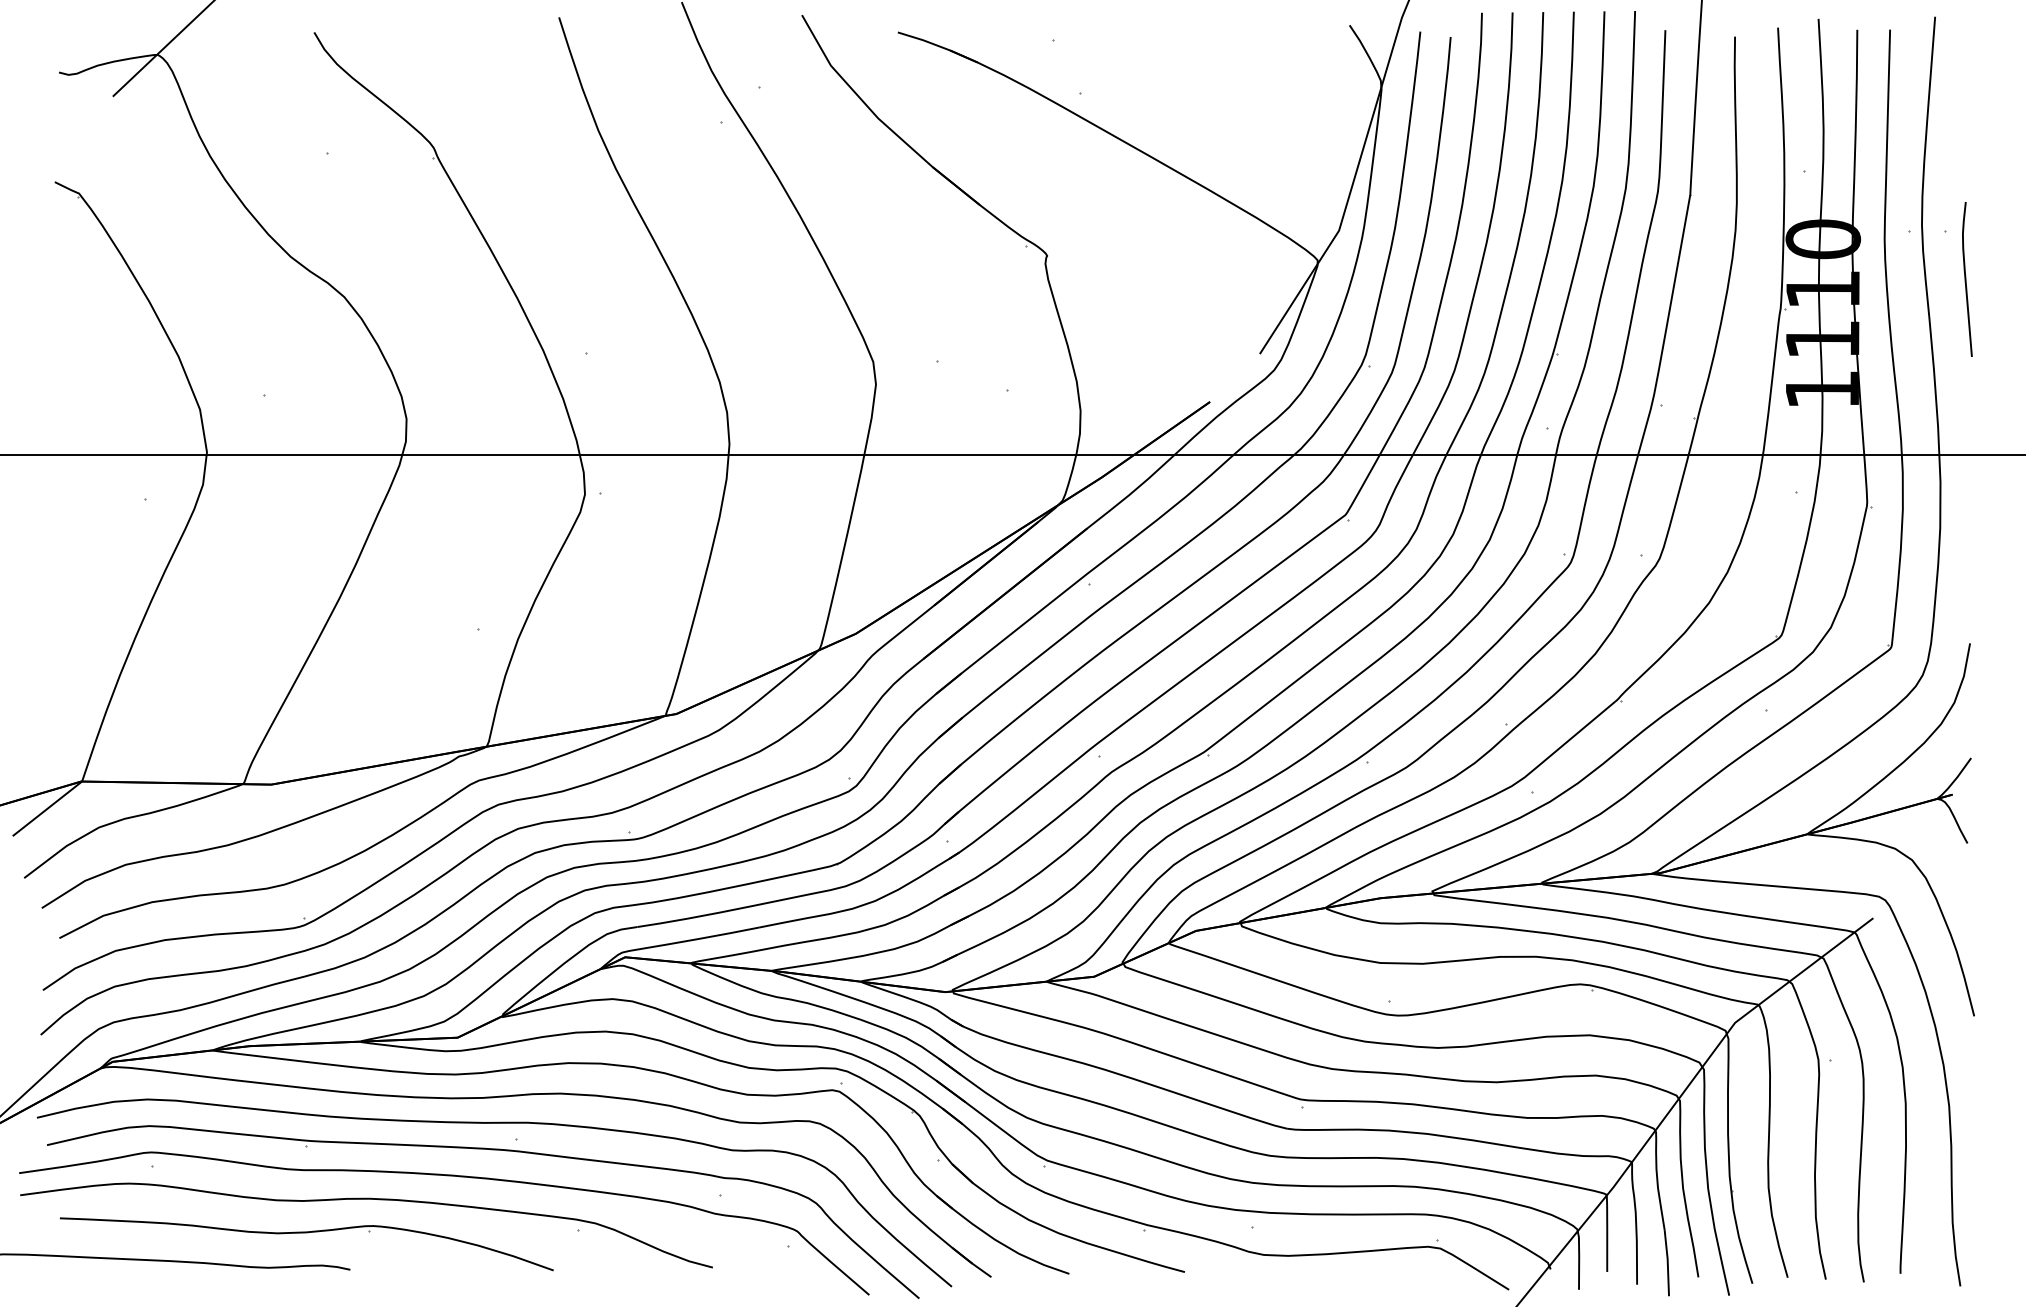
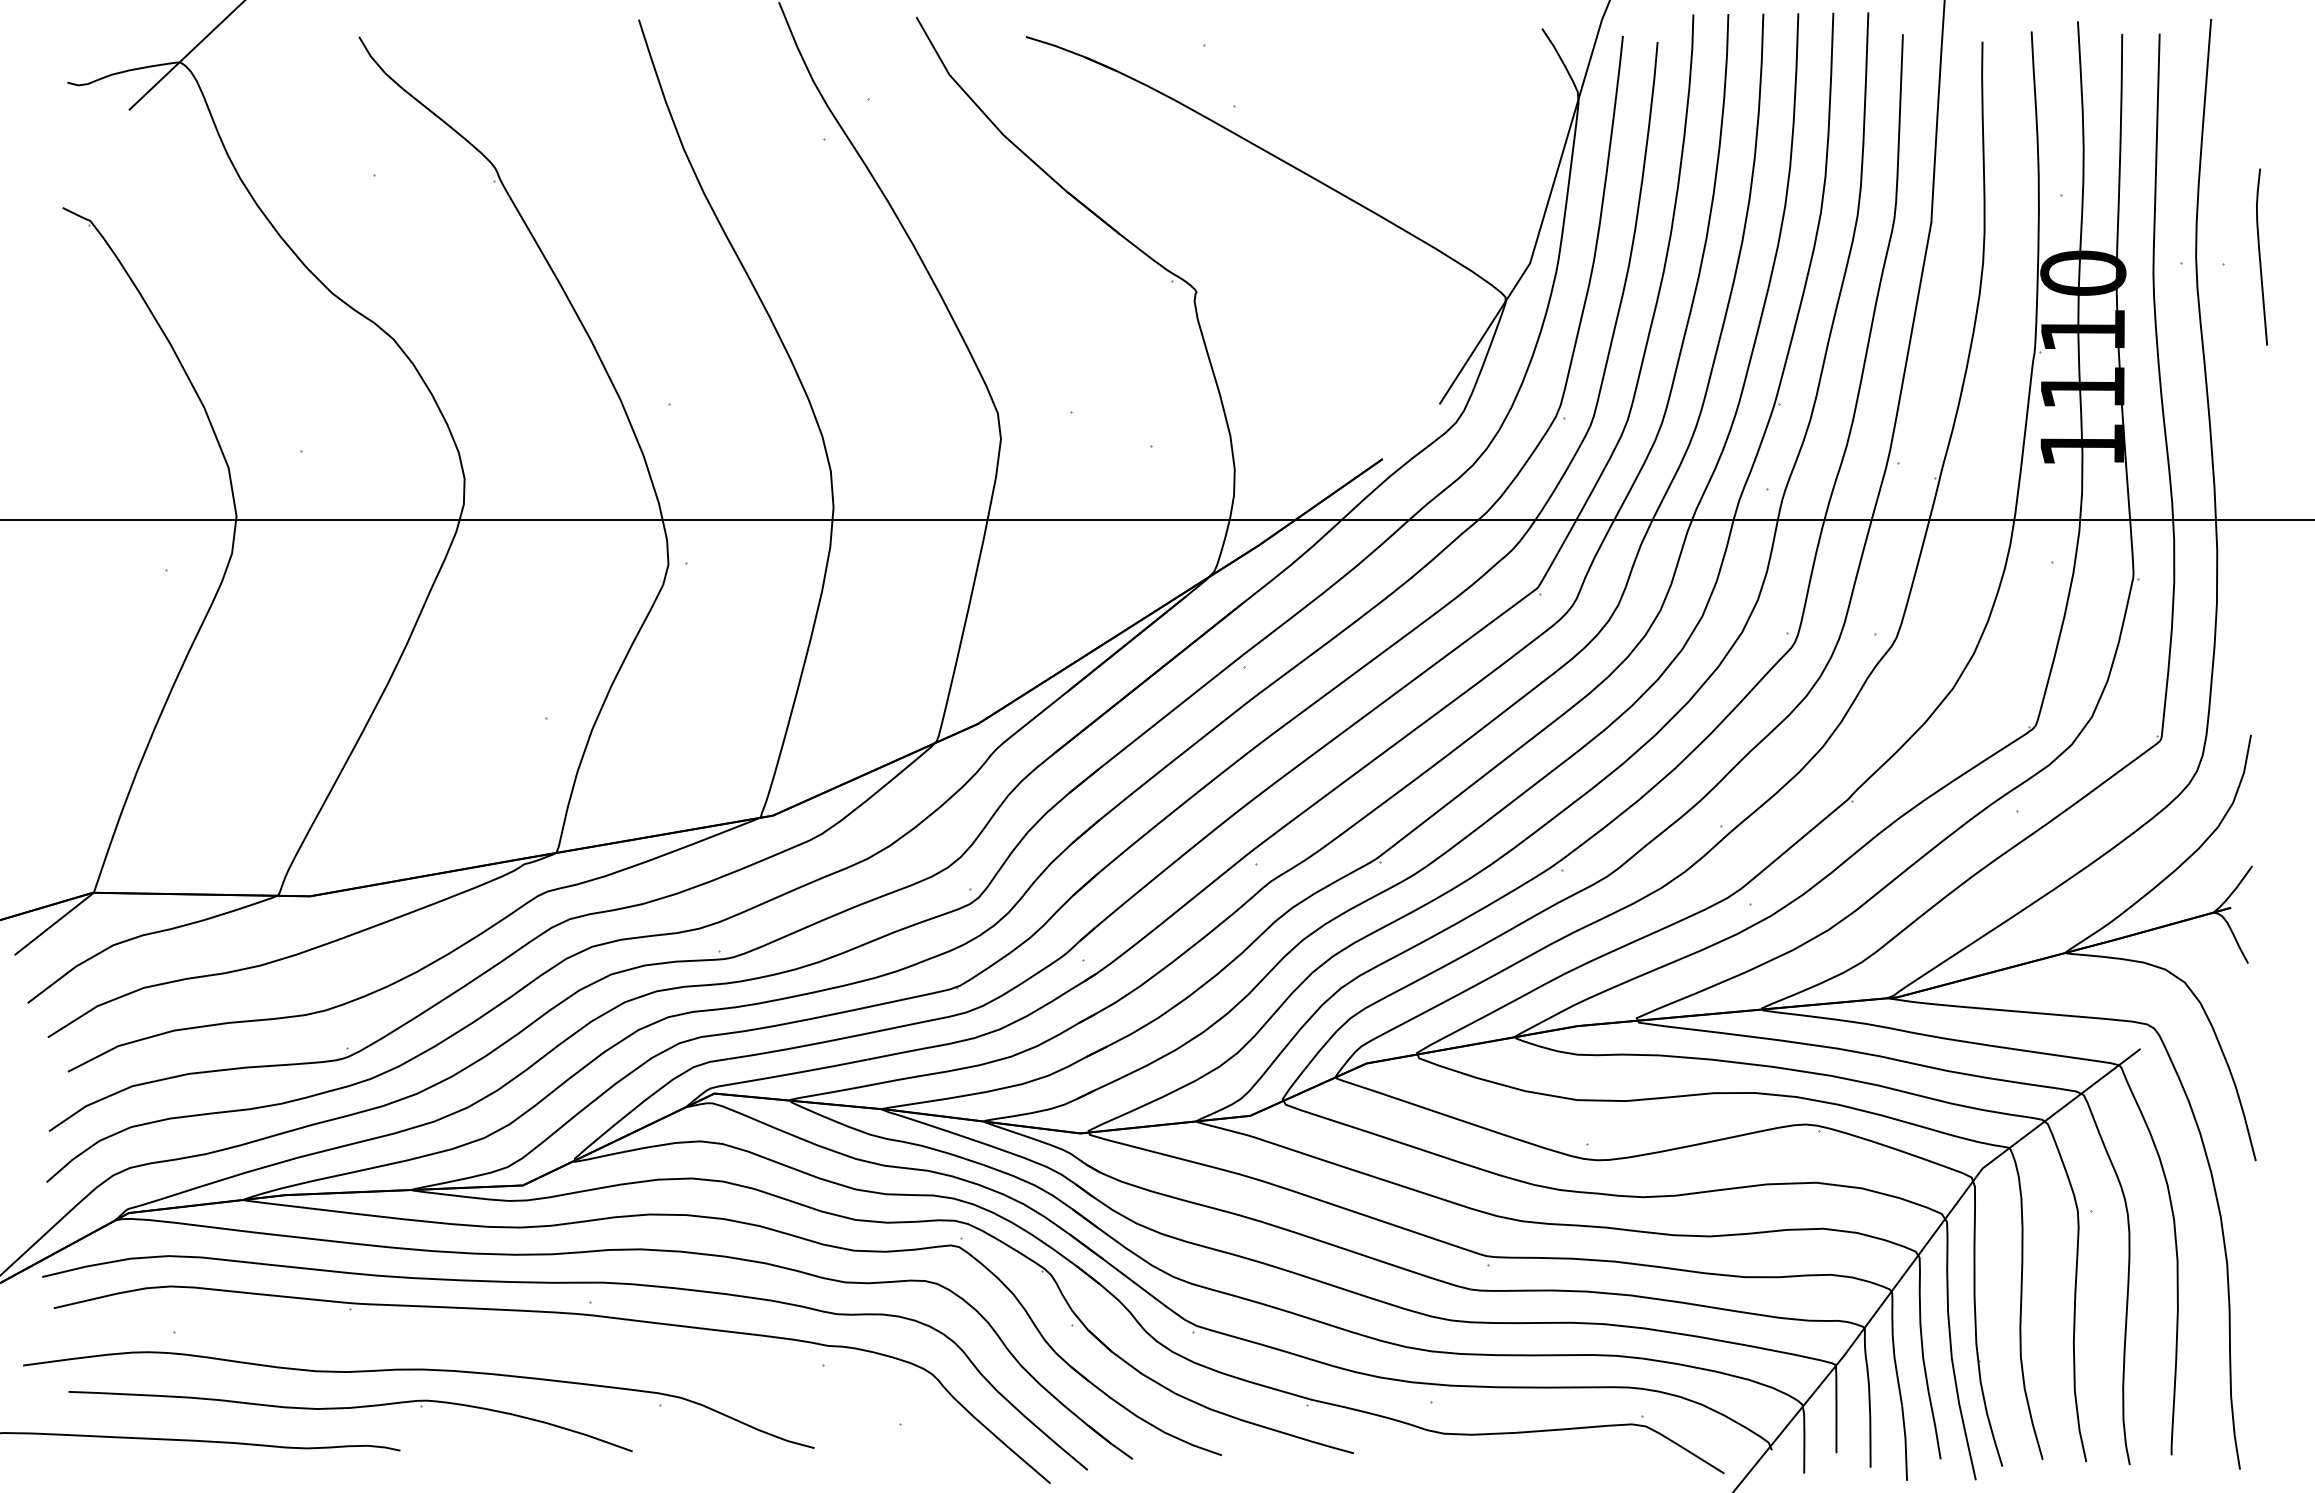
curve: (1966, 278) -> (2260, 256), moved
curve: (444, 1175) -> (507, 1343), removed

